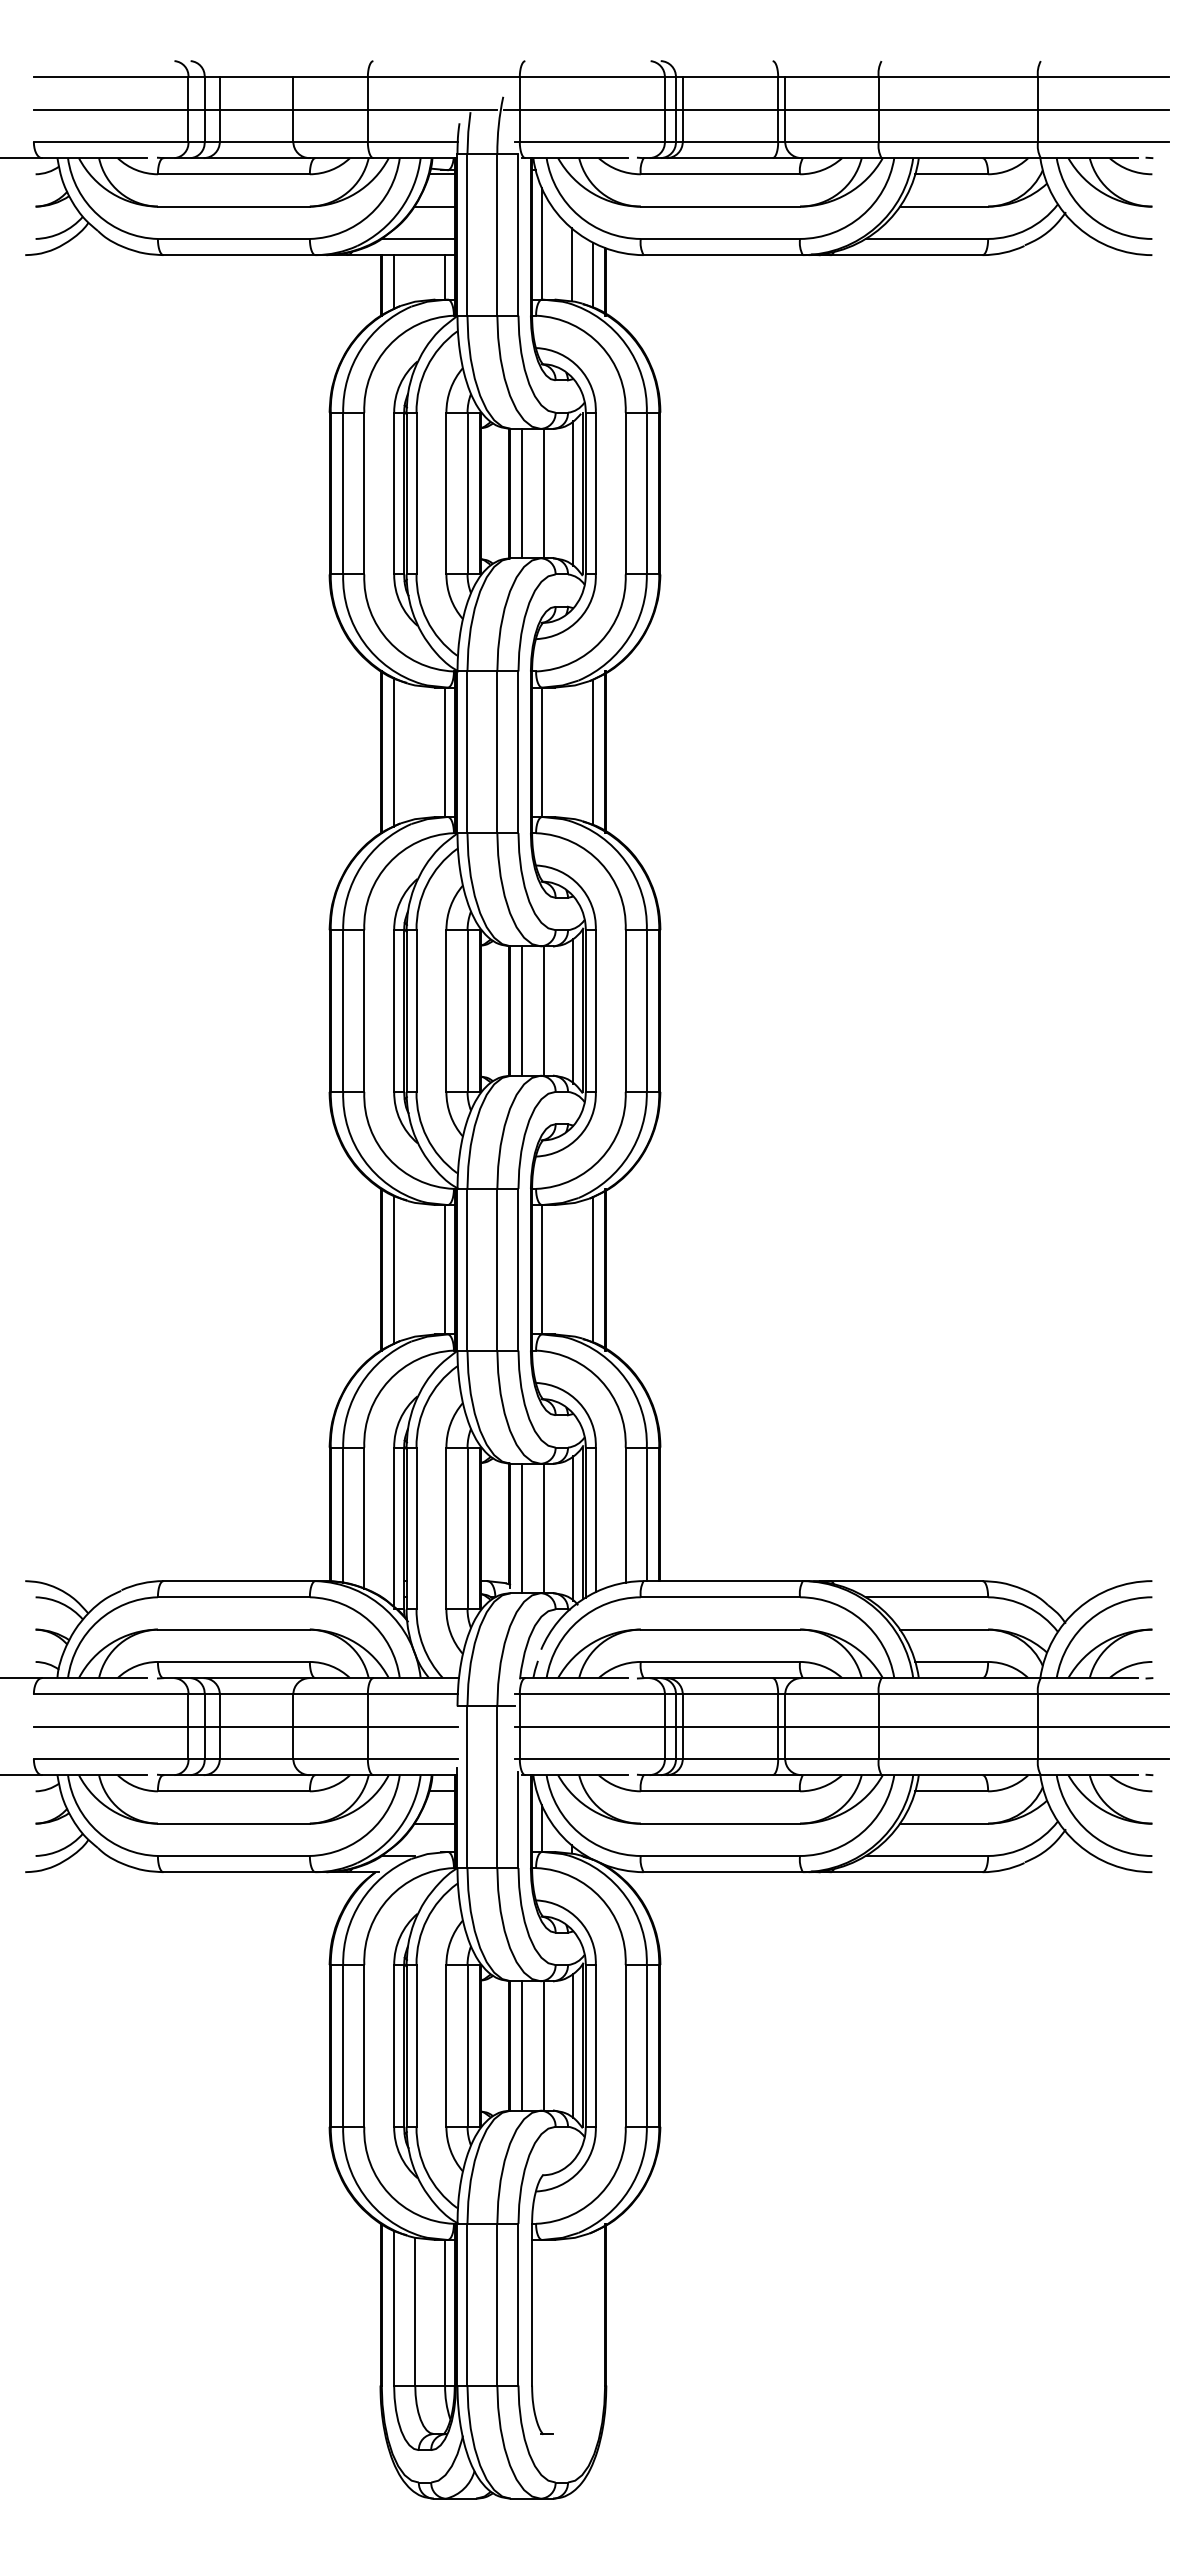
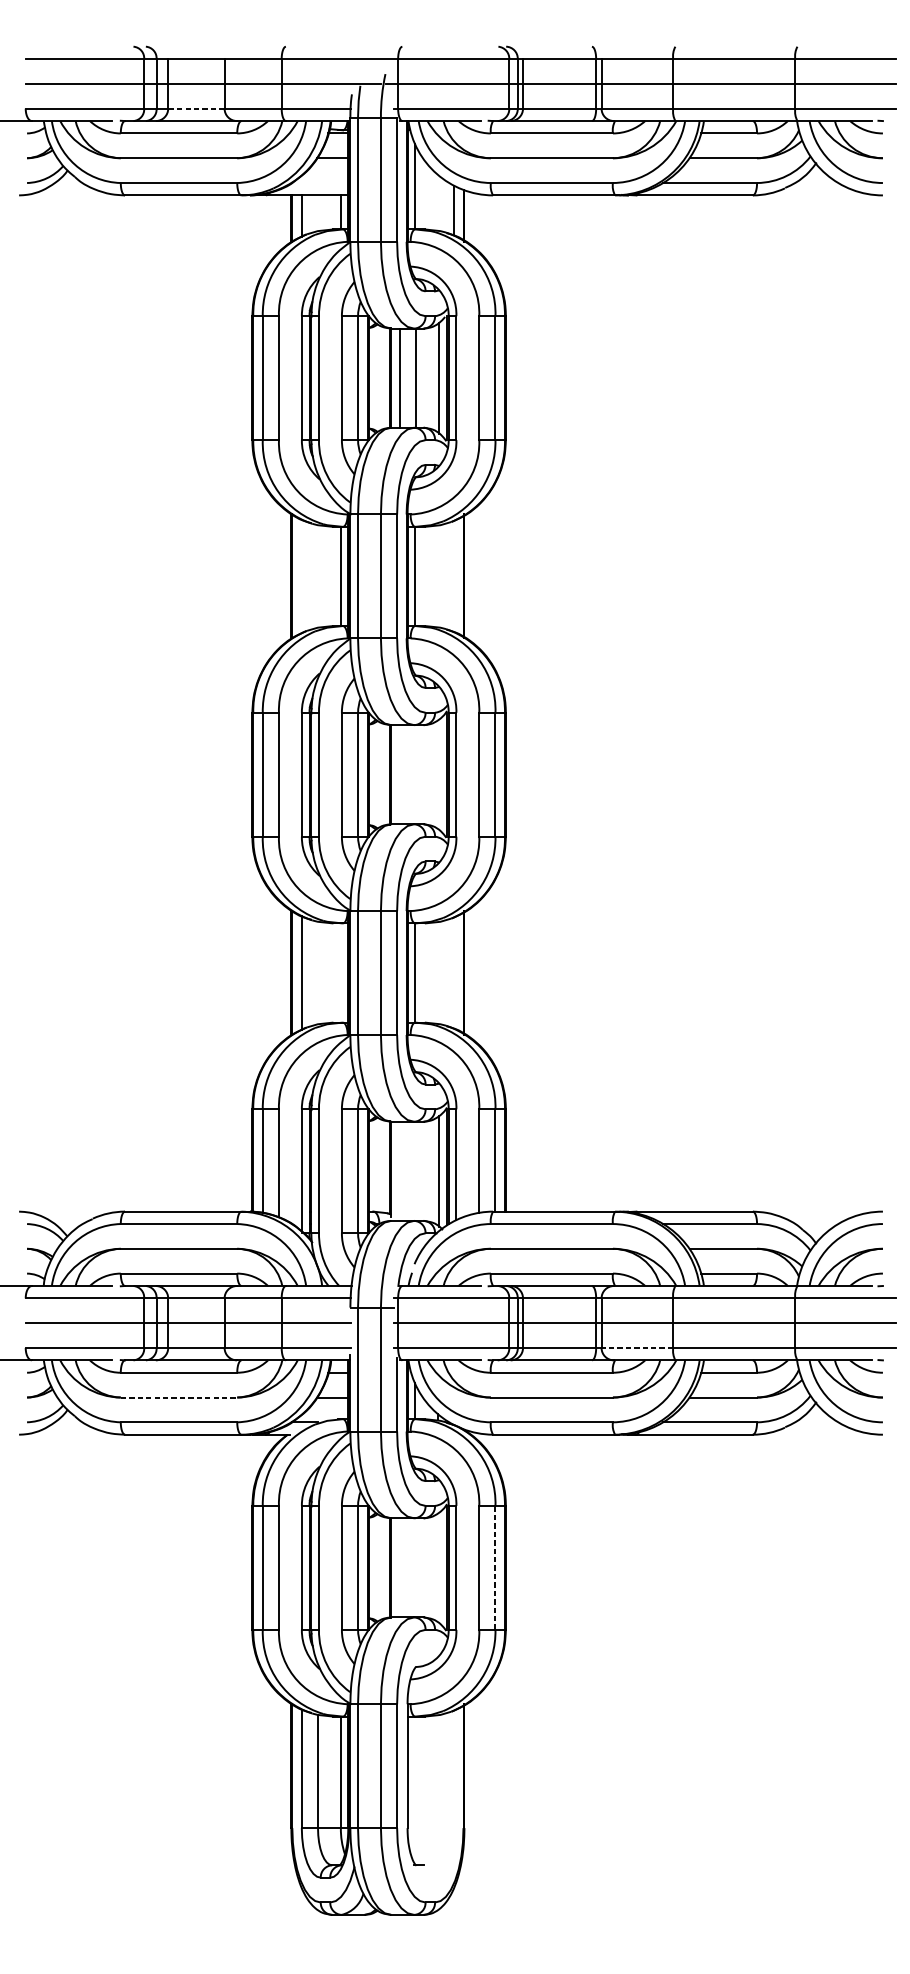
line: (256, 141) -> (196, 108), solid -> dashed
line: (417, 238) -> (319, 182), removed
line: (571, 264) -> (437, 202), removed
line: (592, 751) -> (453, 575), removed
line: (394, 752) -> (302, 576), removed
line: (522, 1010) -> (400, 774), removed
line: (543, 1010) -> (416, 774), removed
line: (573, 1010) -> (439, 774), removed
line: (445, 1269) -> (341, 972), removed
line: (592, 1269) -> (453, 972), removed
line: (522, 1528) -> (400, 1171), removed
line: (543, 1528) -> (416, 1171), removed
line: (832, 1758) -> (637, 1347), solid -> dashed
line: (233, 1823) -> (178, 1397), solid -> dashed
line: (522, 2045) -> (400, 1567), removed
line: (543, 2045) -> (416, 1567), removed
line: (573, 2045) -> (439, 1567), removed
line: (646, 2045) -> (495, 1567), solid -> dashed

